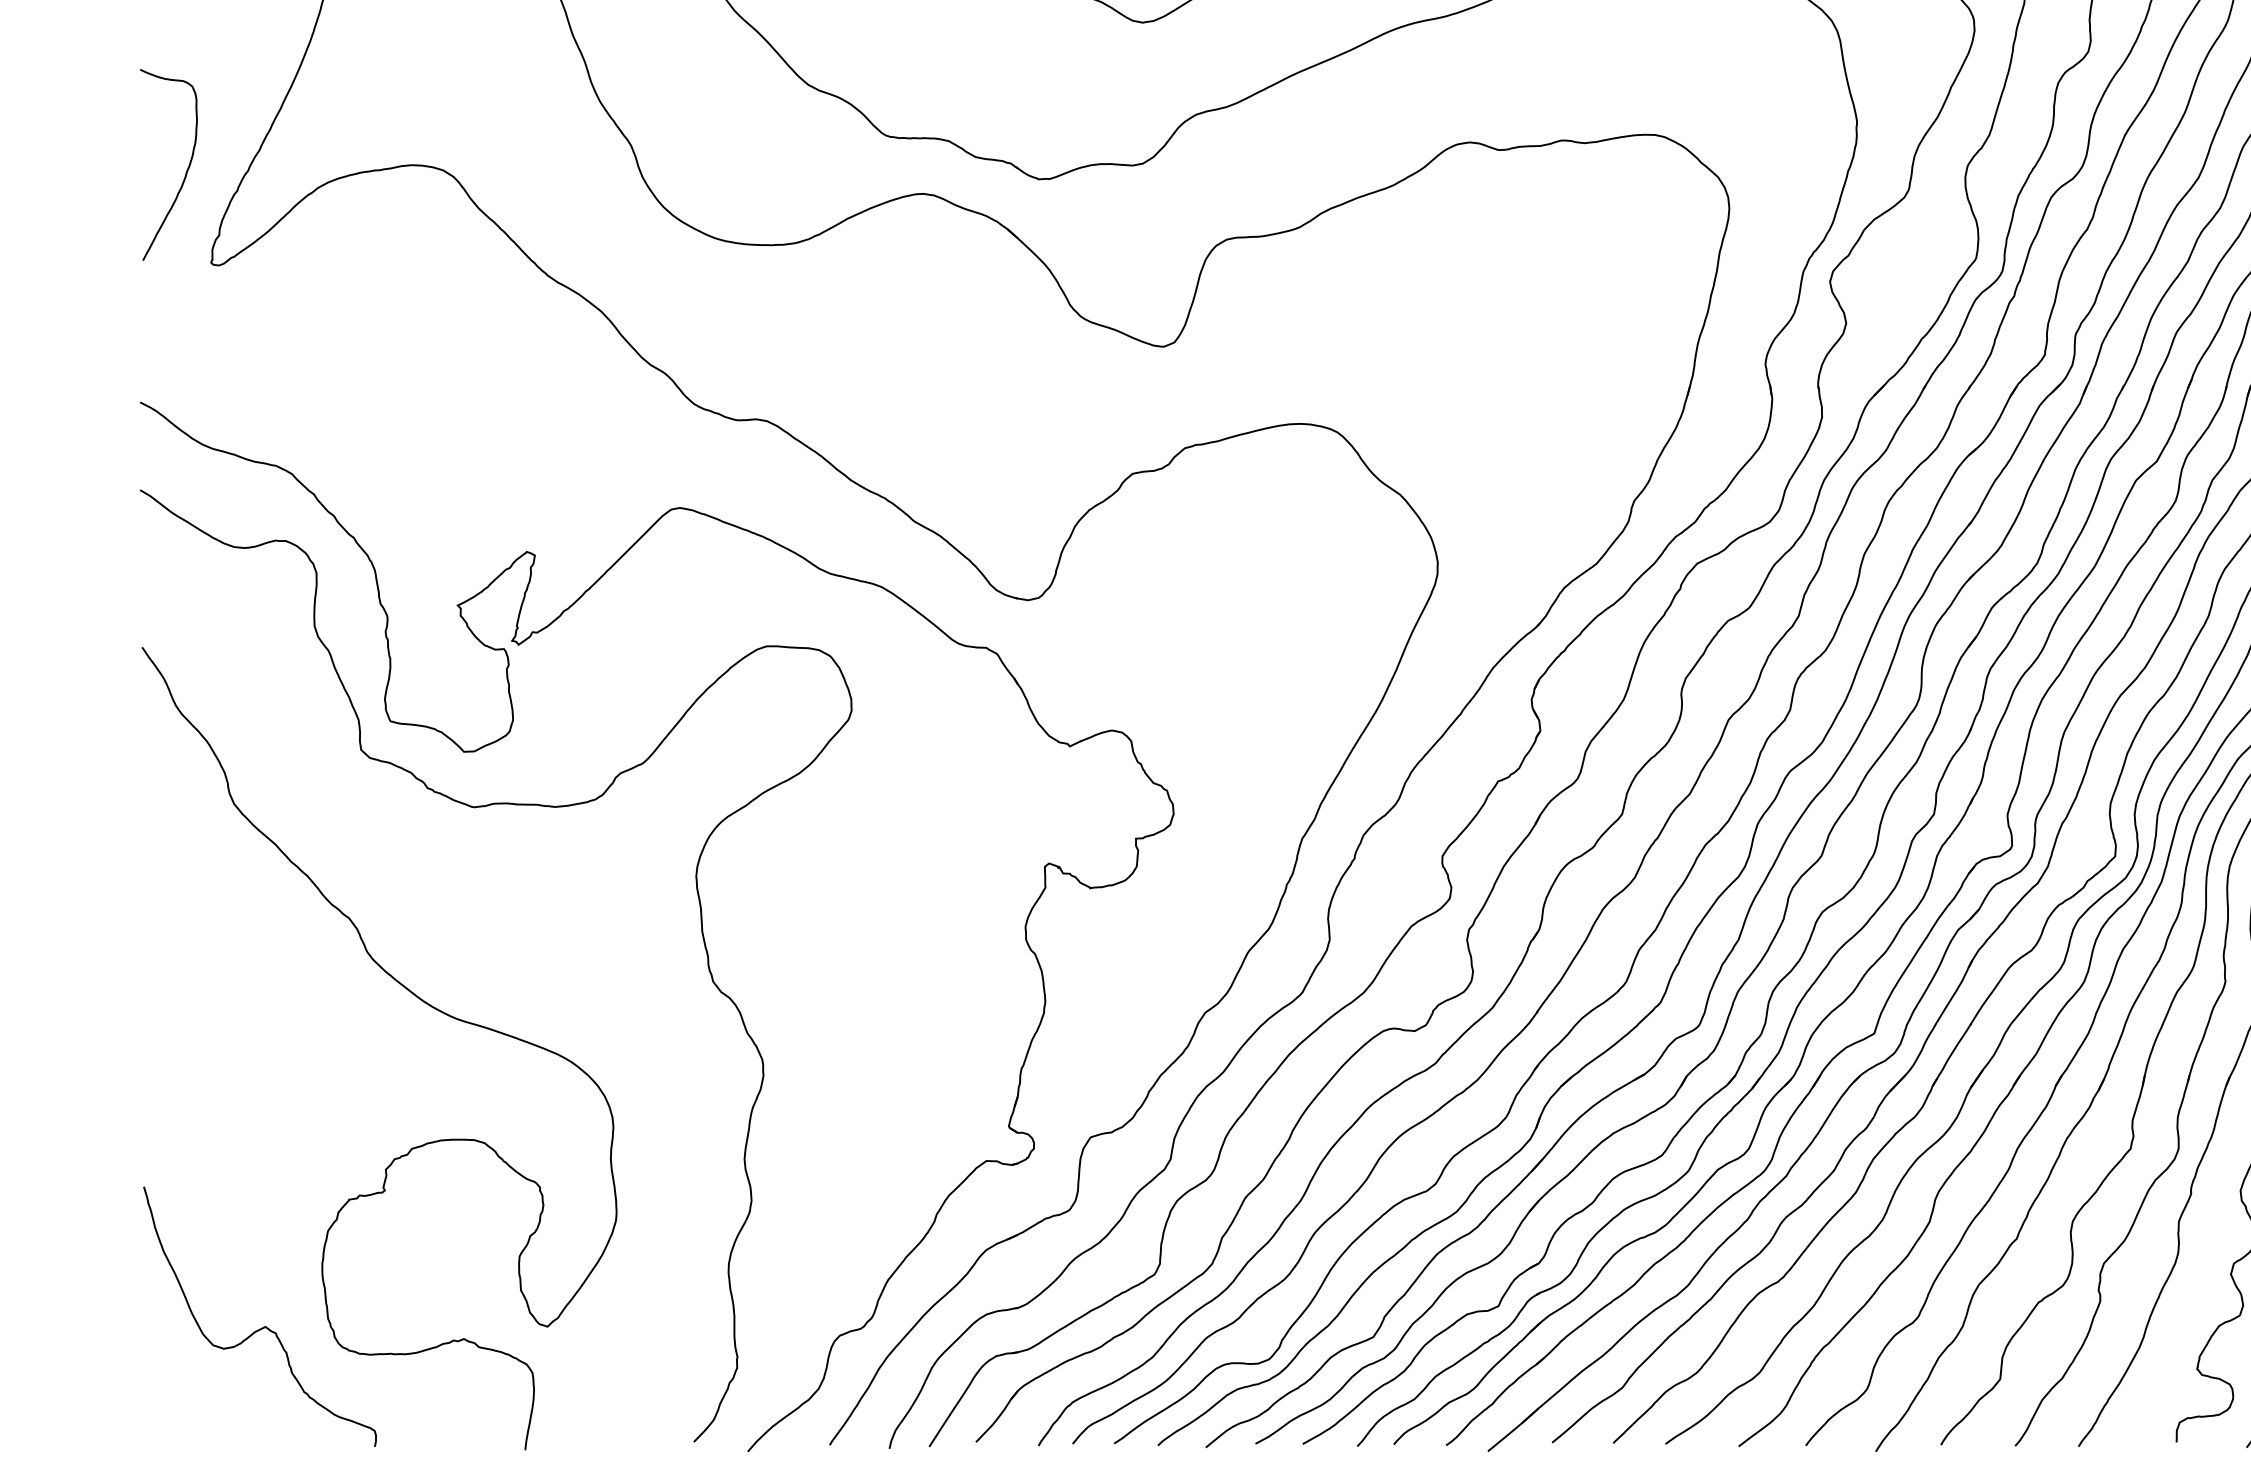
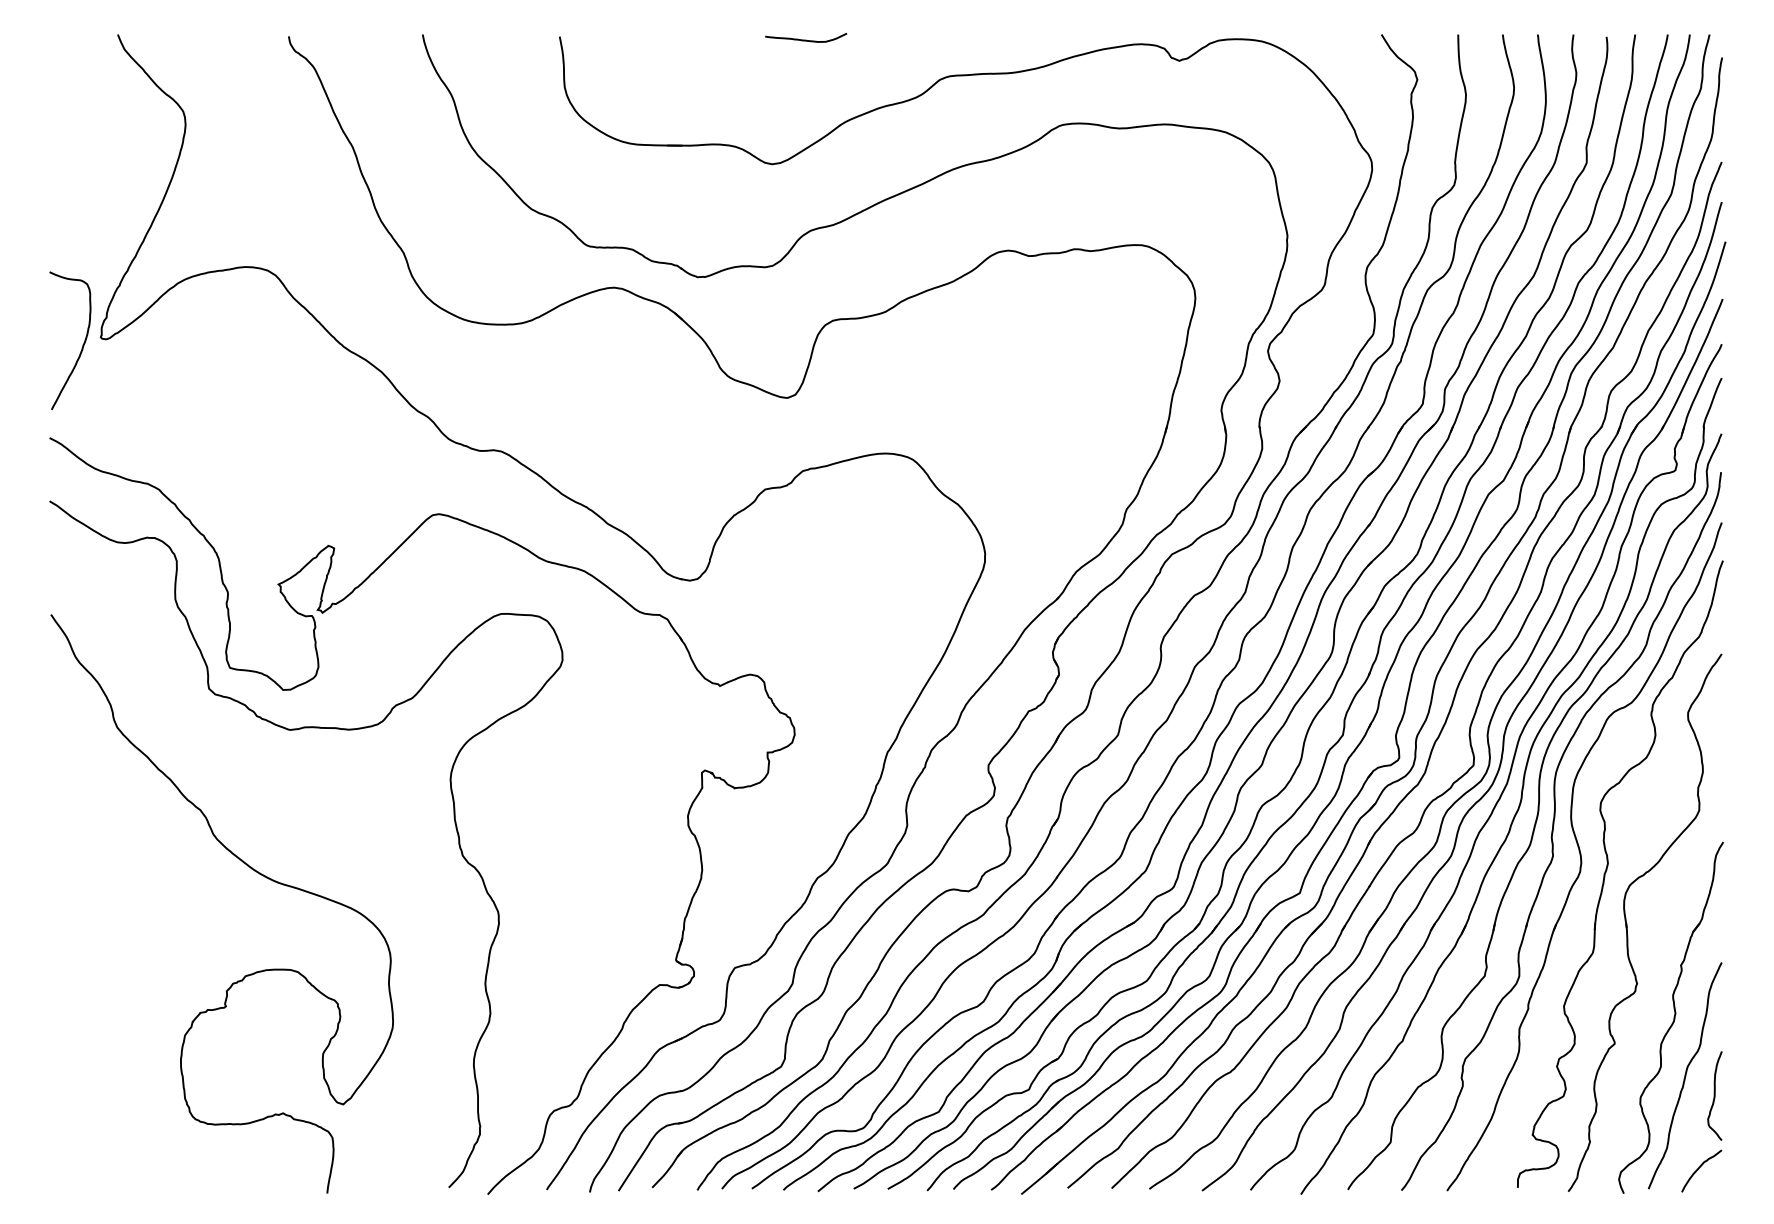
curve: (185, 170) -> (82, 344), moved
curve: (264, 1325) -> (139, 1103), removed

